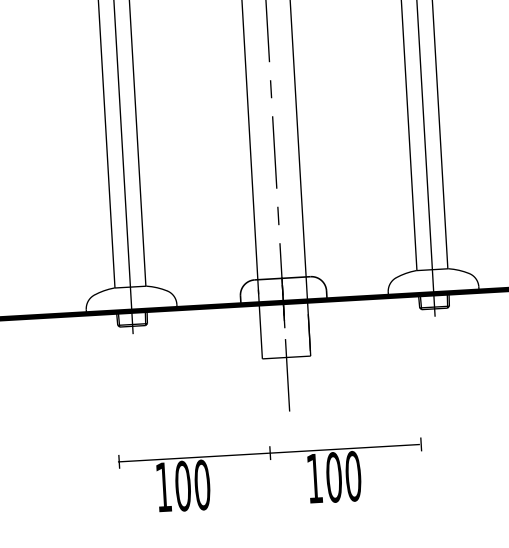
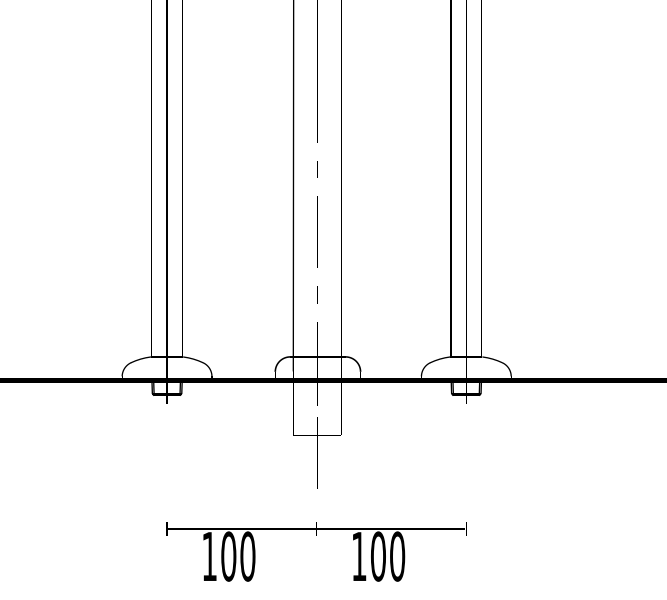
text: (271, 475) -> (316, 551), moved

